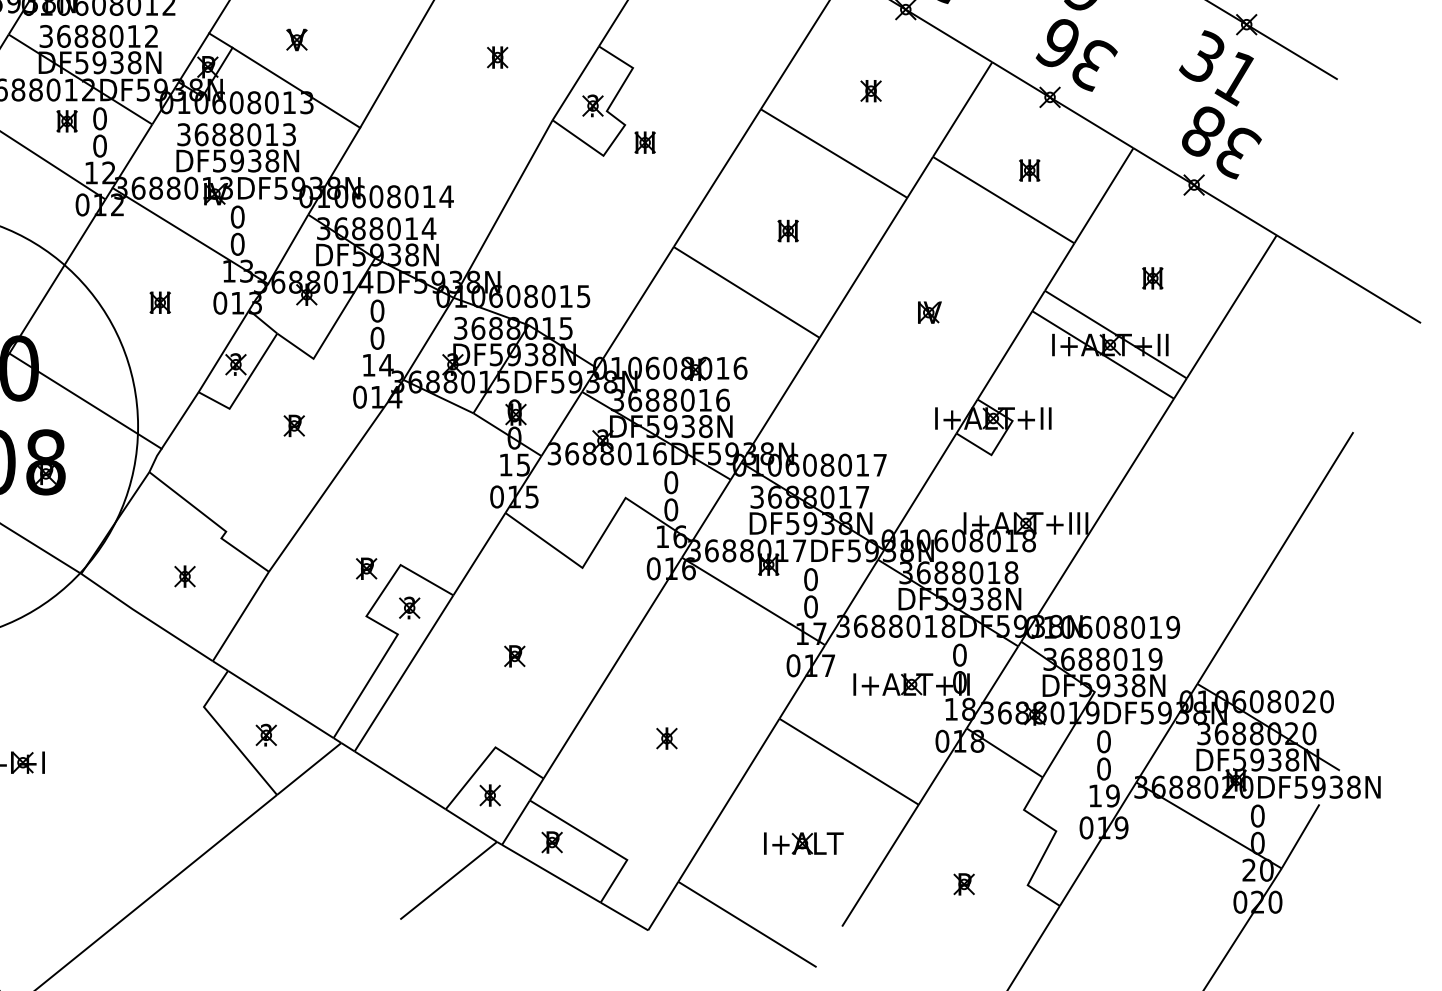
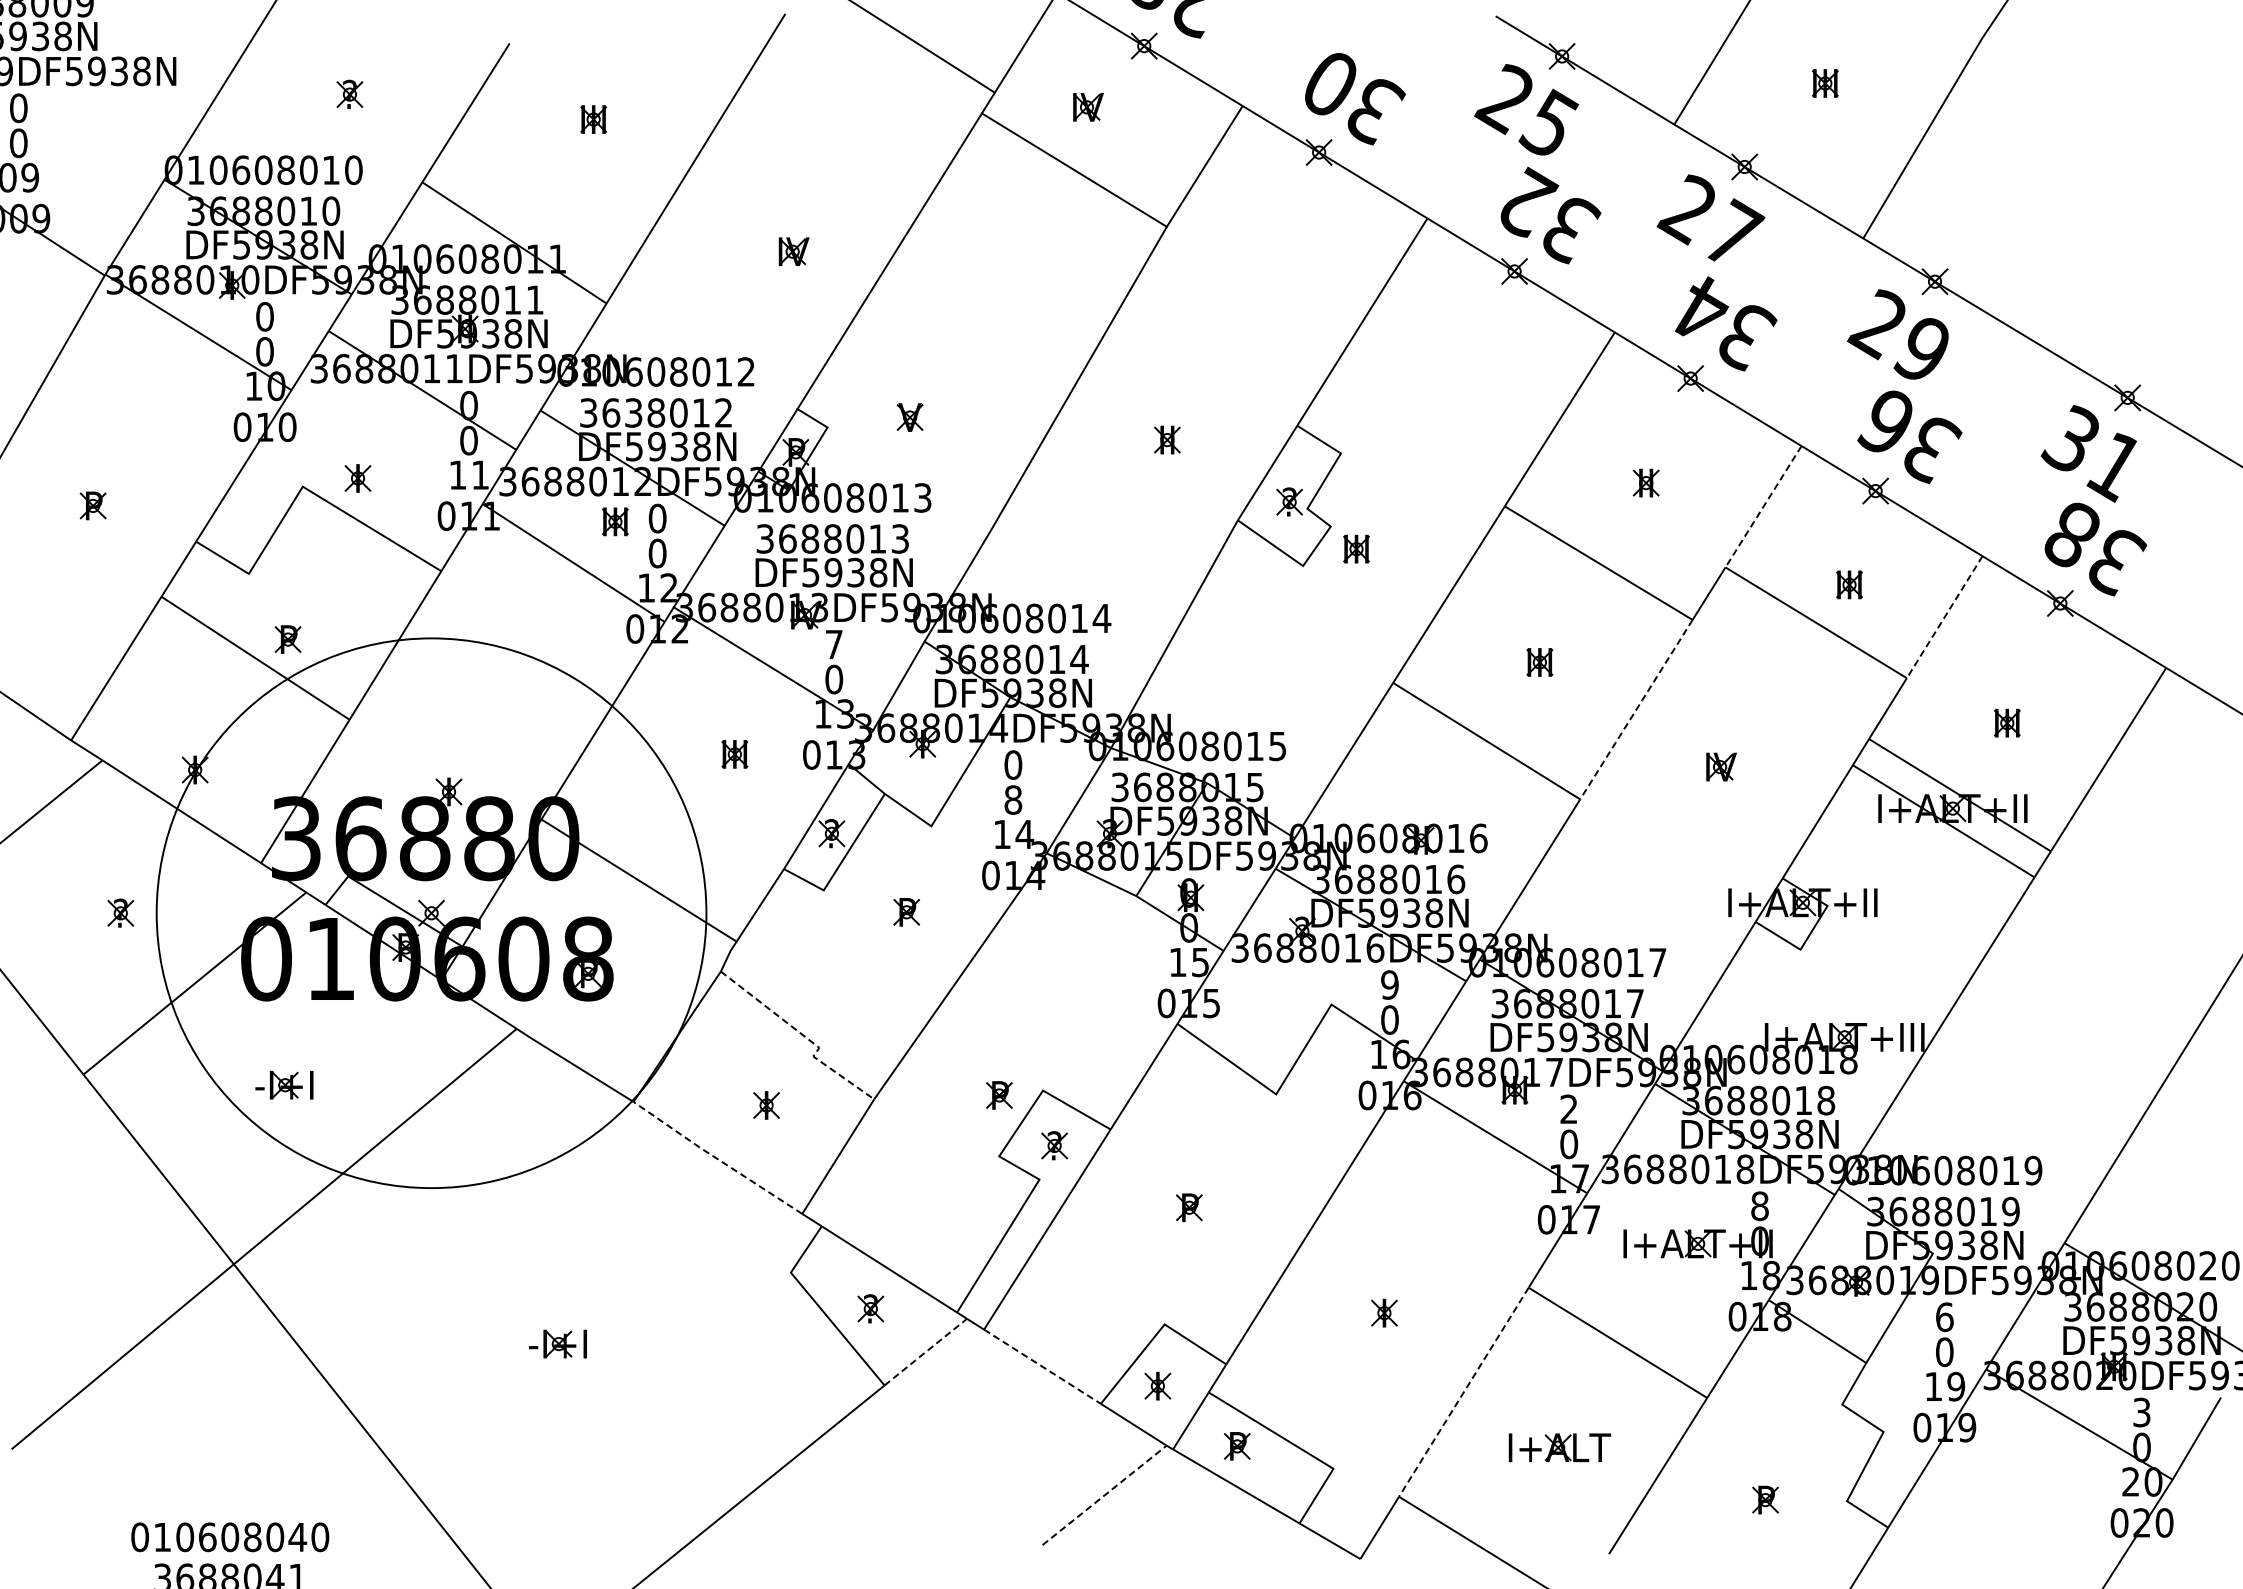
text: (81, 36) -> (633, 412), 3688012 -> 3638012
line: (296, 87) -> (909, 478), removed
line: (962, 109) -> (1763, 506), solid -> dashed
line: (1103, 195) -> (1944, 617), solid -> dashed
text: (237, 217) -> (834, 644), 0 -> 7
line: (863, 267) -> (1636, 709), solid -> dashed
text: (377, 338) -> (1013, 800), 0 -> 8
text: (670, 482) -> (1389, 984), 0 -> 9
line: (215, 522) -> (805, 1036), solid -> dashed
text: (811, 579) -> (1569, 1109), 0 -> 2
line: (146, 617) -> (717, 1158), solid -> dashed
text: (959, 655) -> (1759, 1206), 0 -> 8
text: (1103, 741) -> (1944, 1316), 0 -> 6
line: (308, 769) -> (925, 1352), solid -> dashed
line: (400, 780) -> (1042, 1367), solid -> dashed
line: (728, 800) -> (1463, 1392), solid -> dashed
text: (1257, 816) -> (2141, 1412), 0 -> 3
line: (449, 880) -> (1105, 1495), solid -> dashed

